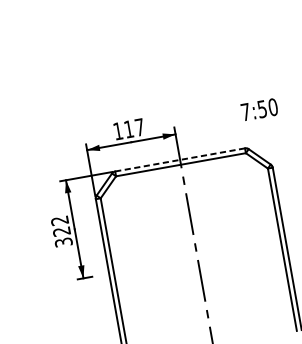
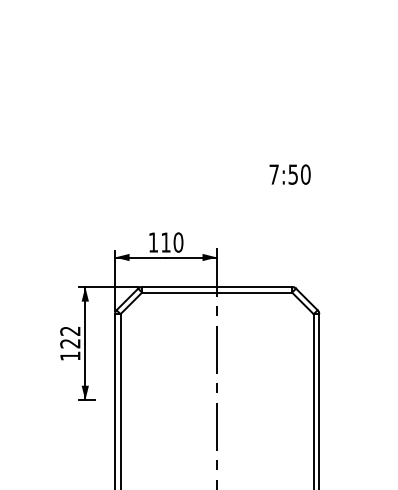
text: (259, 109) -> (289, 174), moved
text: (139, 127) -> (178, 242), 117 -> 110
line: (180, 160) -> (217, 287), dashed -> solid
text: (63, 241) -> (70, 355), 322 -> 122

